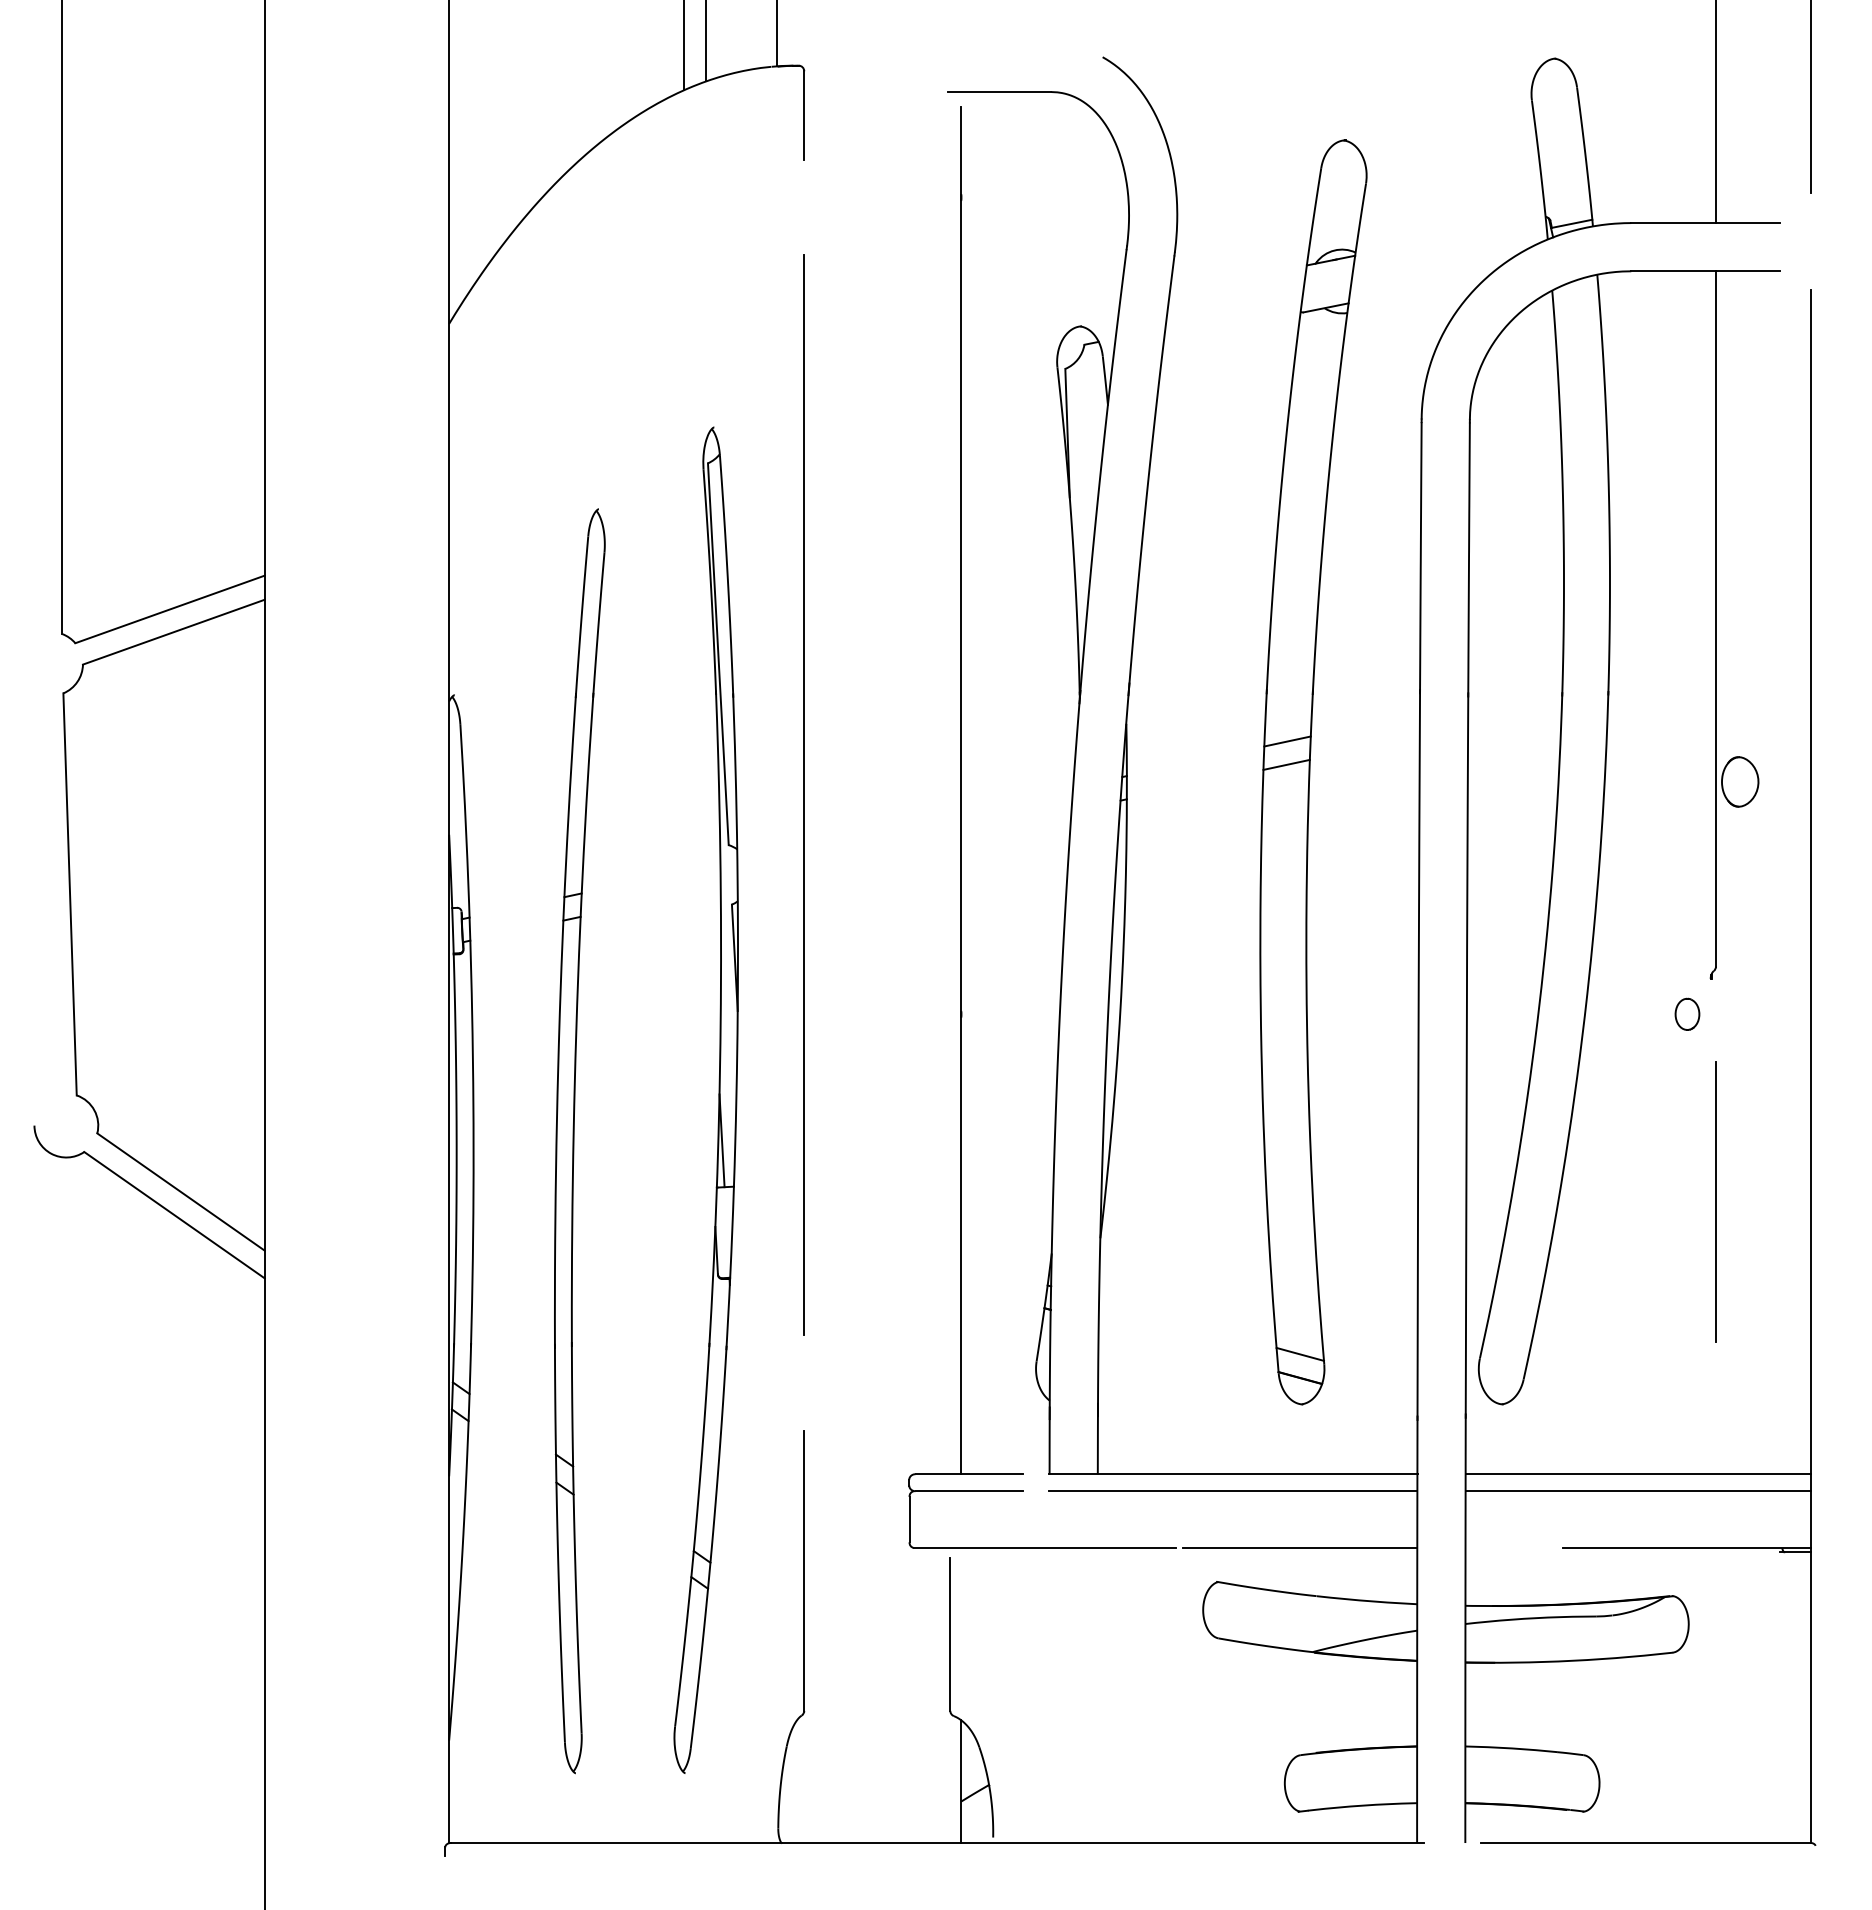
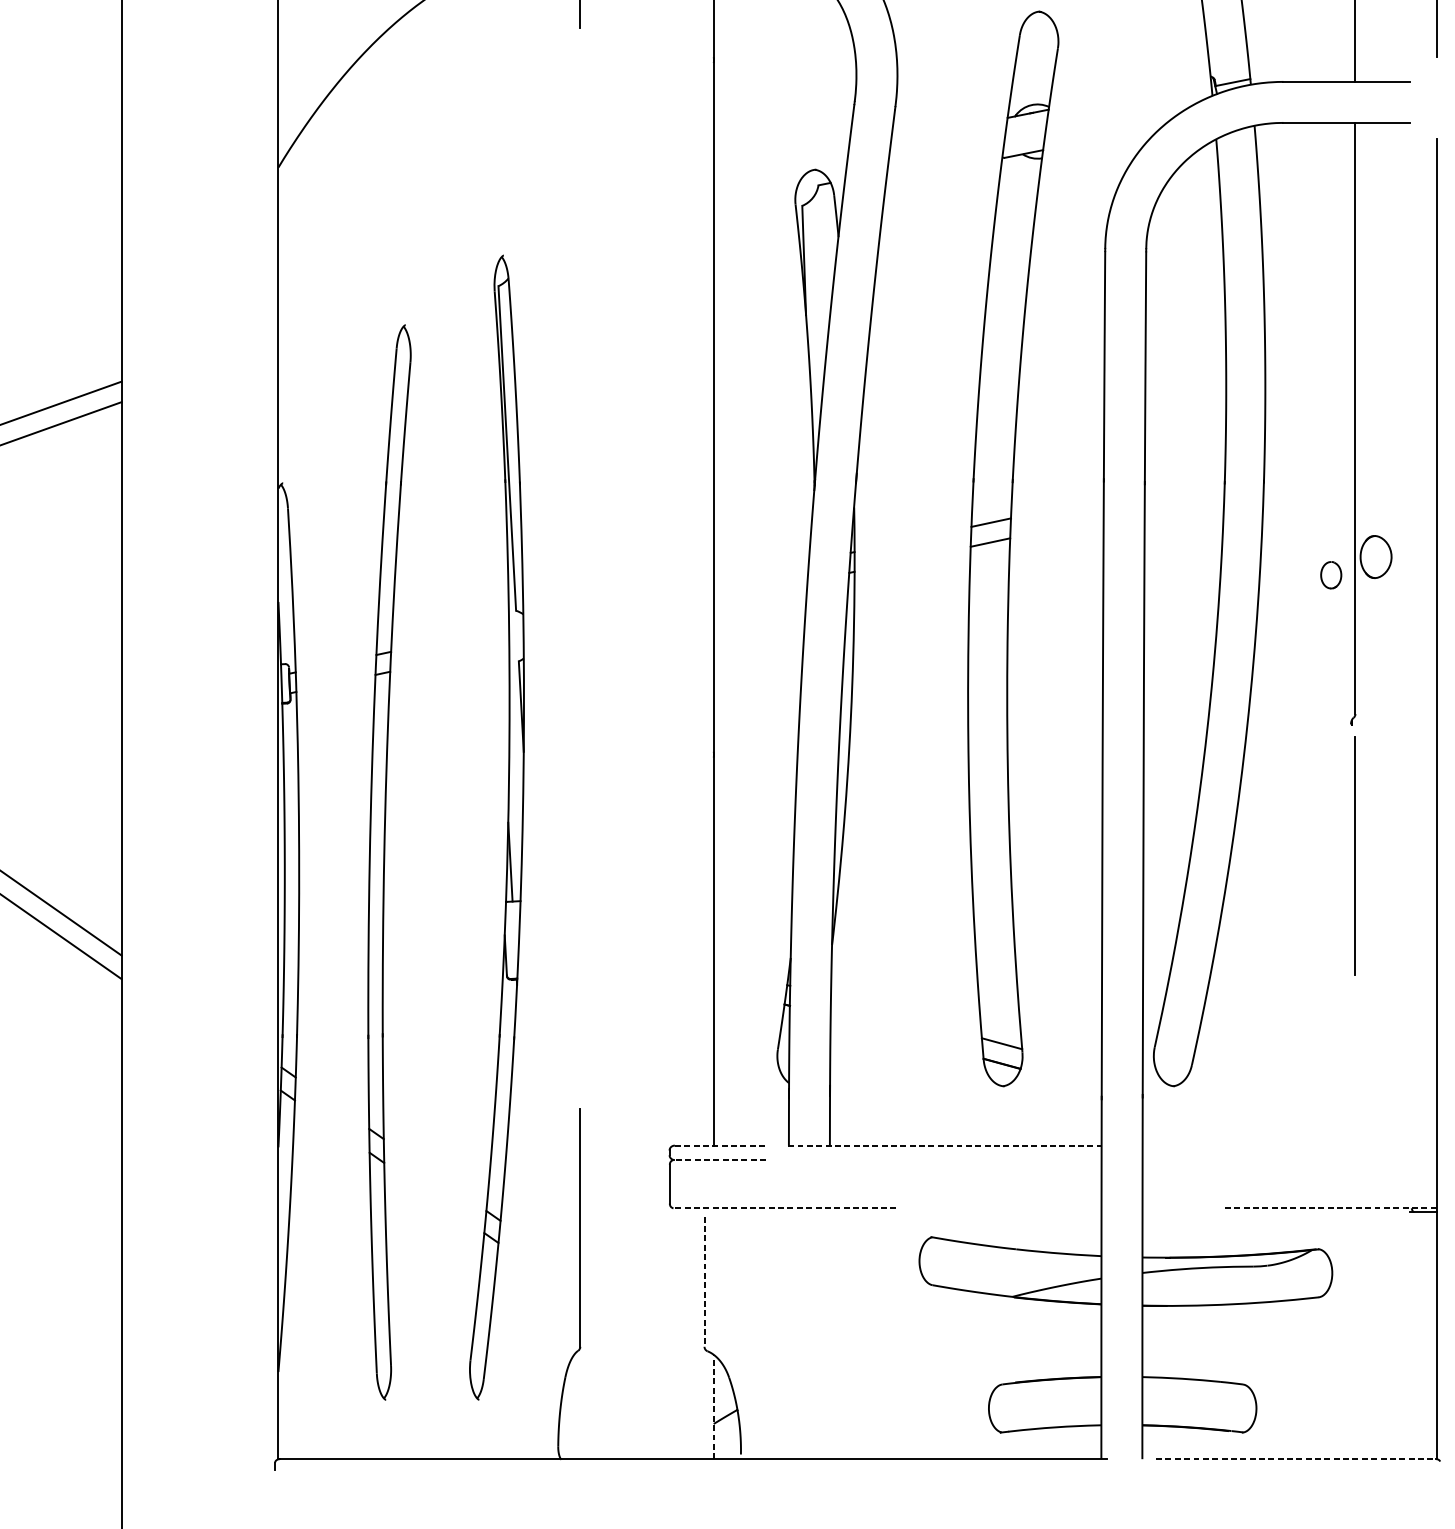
line: (804, 795) -> (580, 568), removed
part: (1687, 1013) -> (1331, 574), moved
line: (1715, 1201) -> (1355, 855), moved
line: (969, 1474) -> (720, 1145), solid -> dashed
line: (1233, 1474) -> (945, 1145), solid -> dashed
line: (1638, 1474) -> (1289, 1145), removed
line: (969, 1491) -> (720, 1160), solid -> dashed
line: (1232, 1491) -> (944, 1160), removed
line: (1638, 1491) -> (1289, 1160), removed
line: (1044, 1547) -> (784, 1207), solid -> dashed
line: (1300, 1547) -> (1002, 1207), removed
line: (1686, 1547) -> (1330, 1207), solid -> dashed
line: (950, 1634) -> (704, 1281), solid -> dashed
line: (961, 1781) -> (714, 1406), solid -> dashed
line: (1646, 1843) -> (1296, 1459), solid -> dashed

